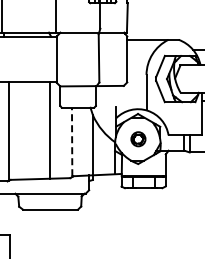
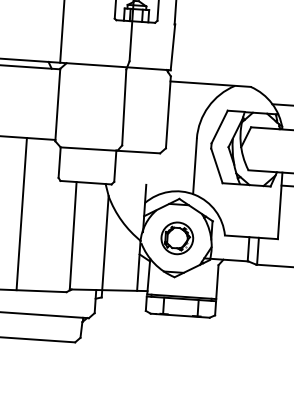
line: (49, 130) -> (21, 214), moved
part: (138, 139) -> (177, 238), size x1.43
line: (72, 141) -> (73, 234), dashed -> solid

